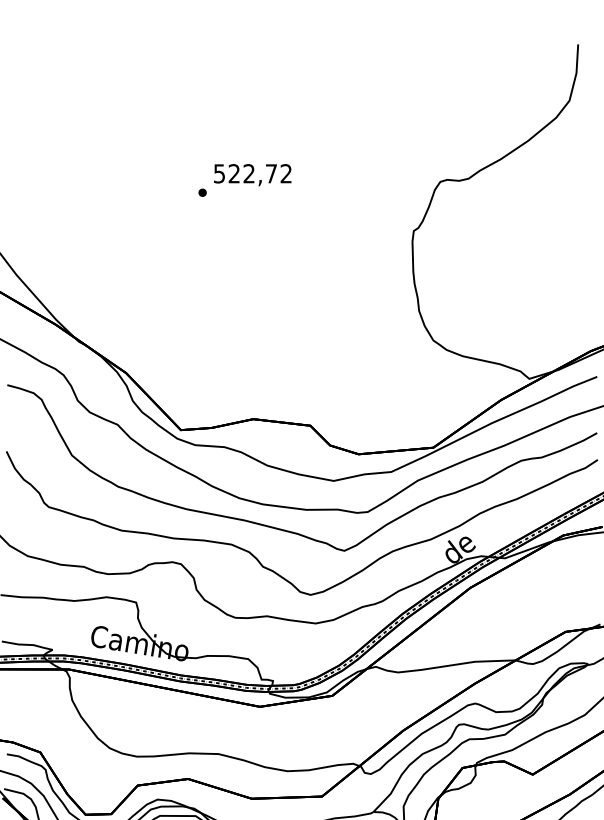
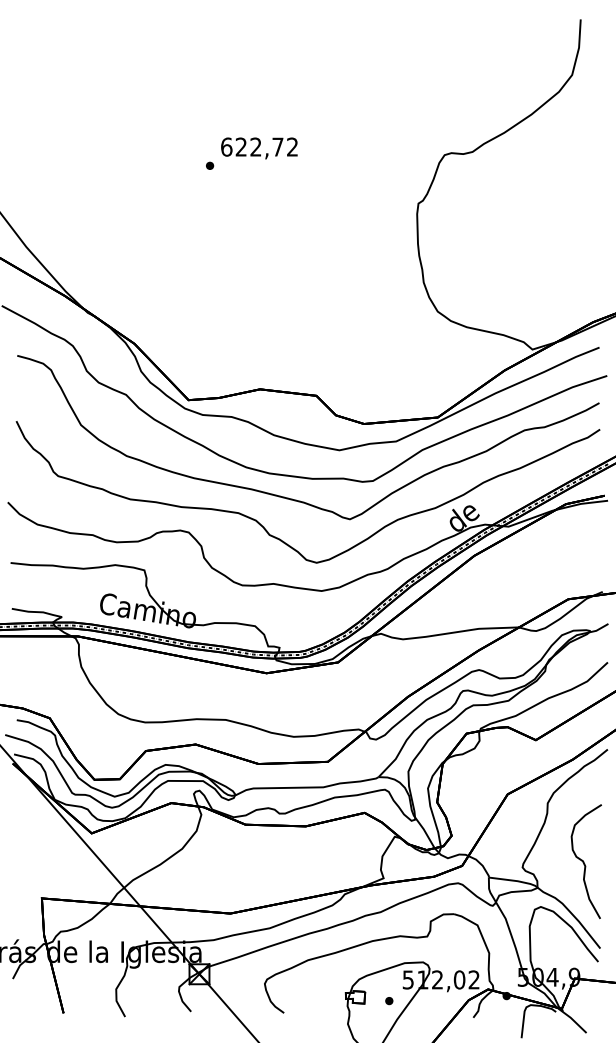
text: (219, 173) -> (226, 146), 522,72 -> 622,72

